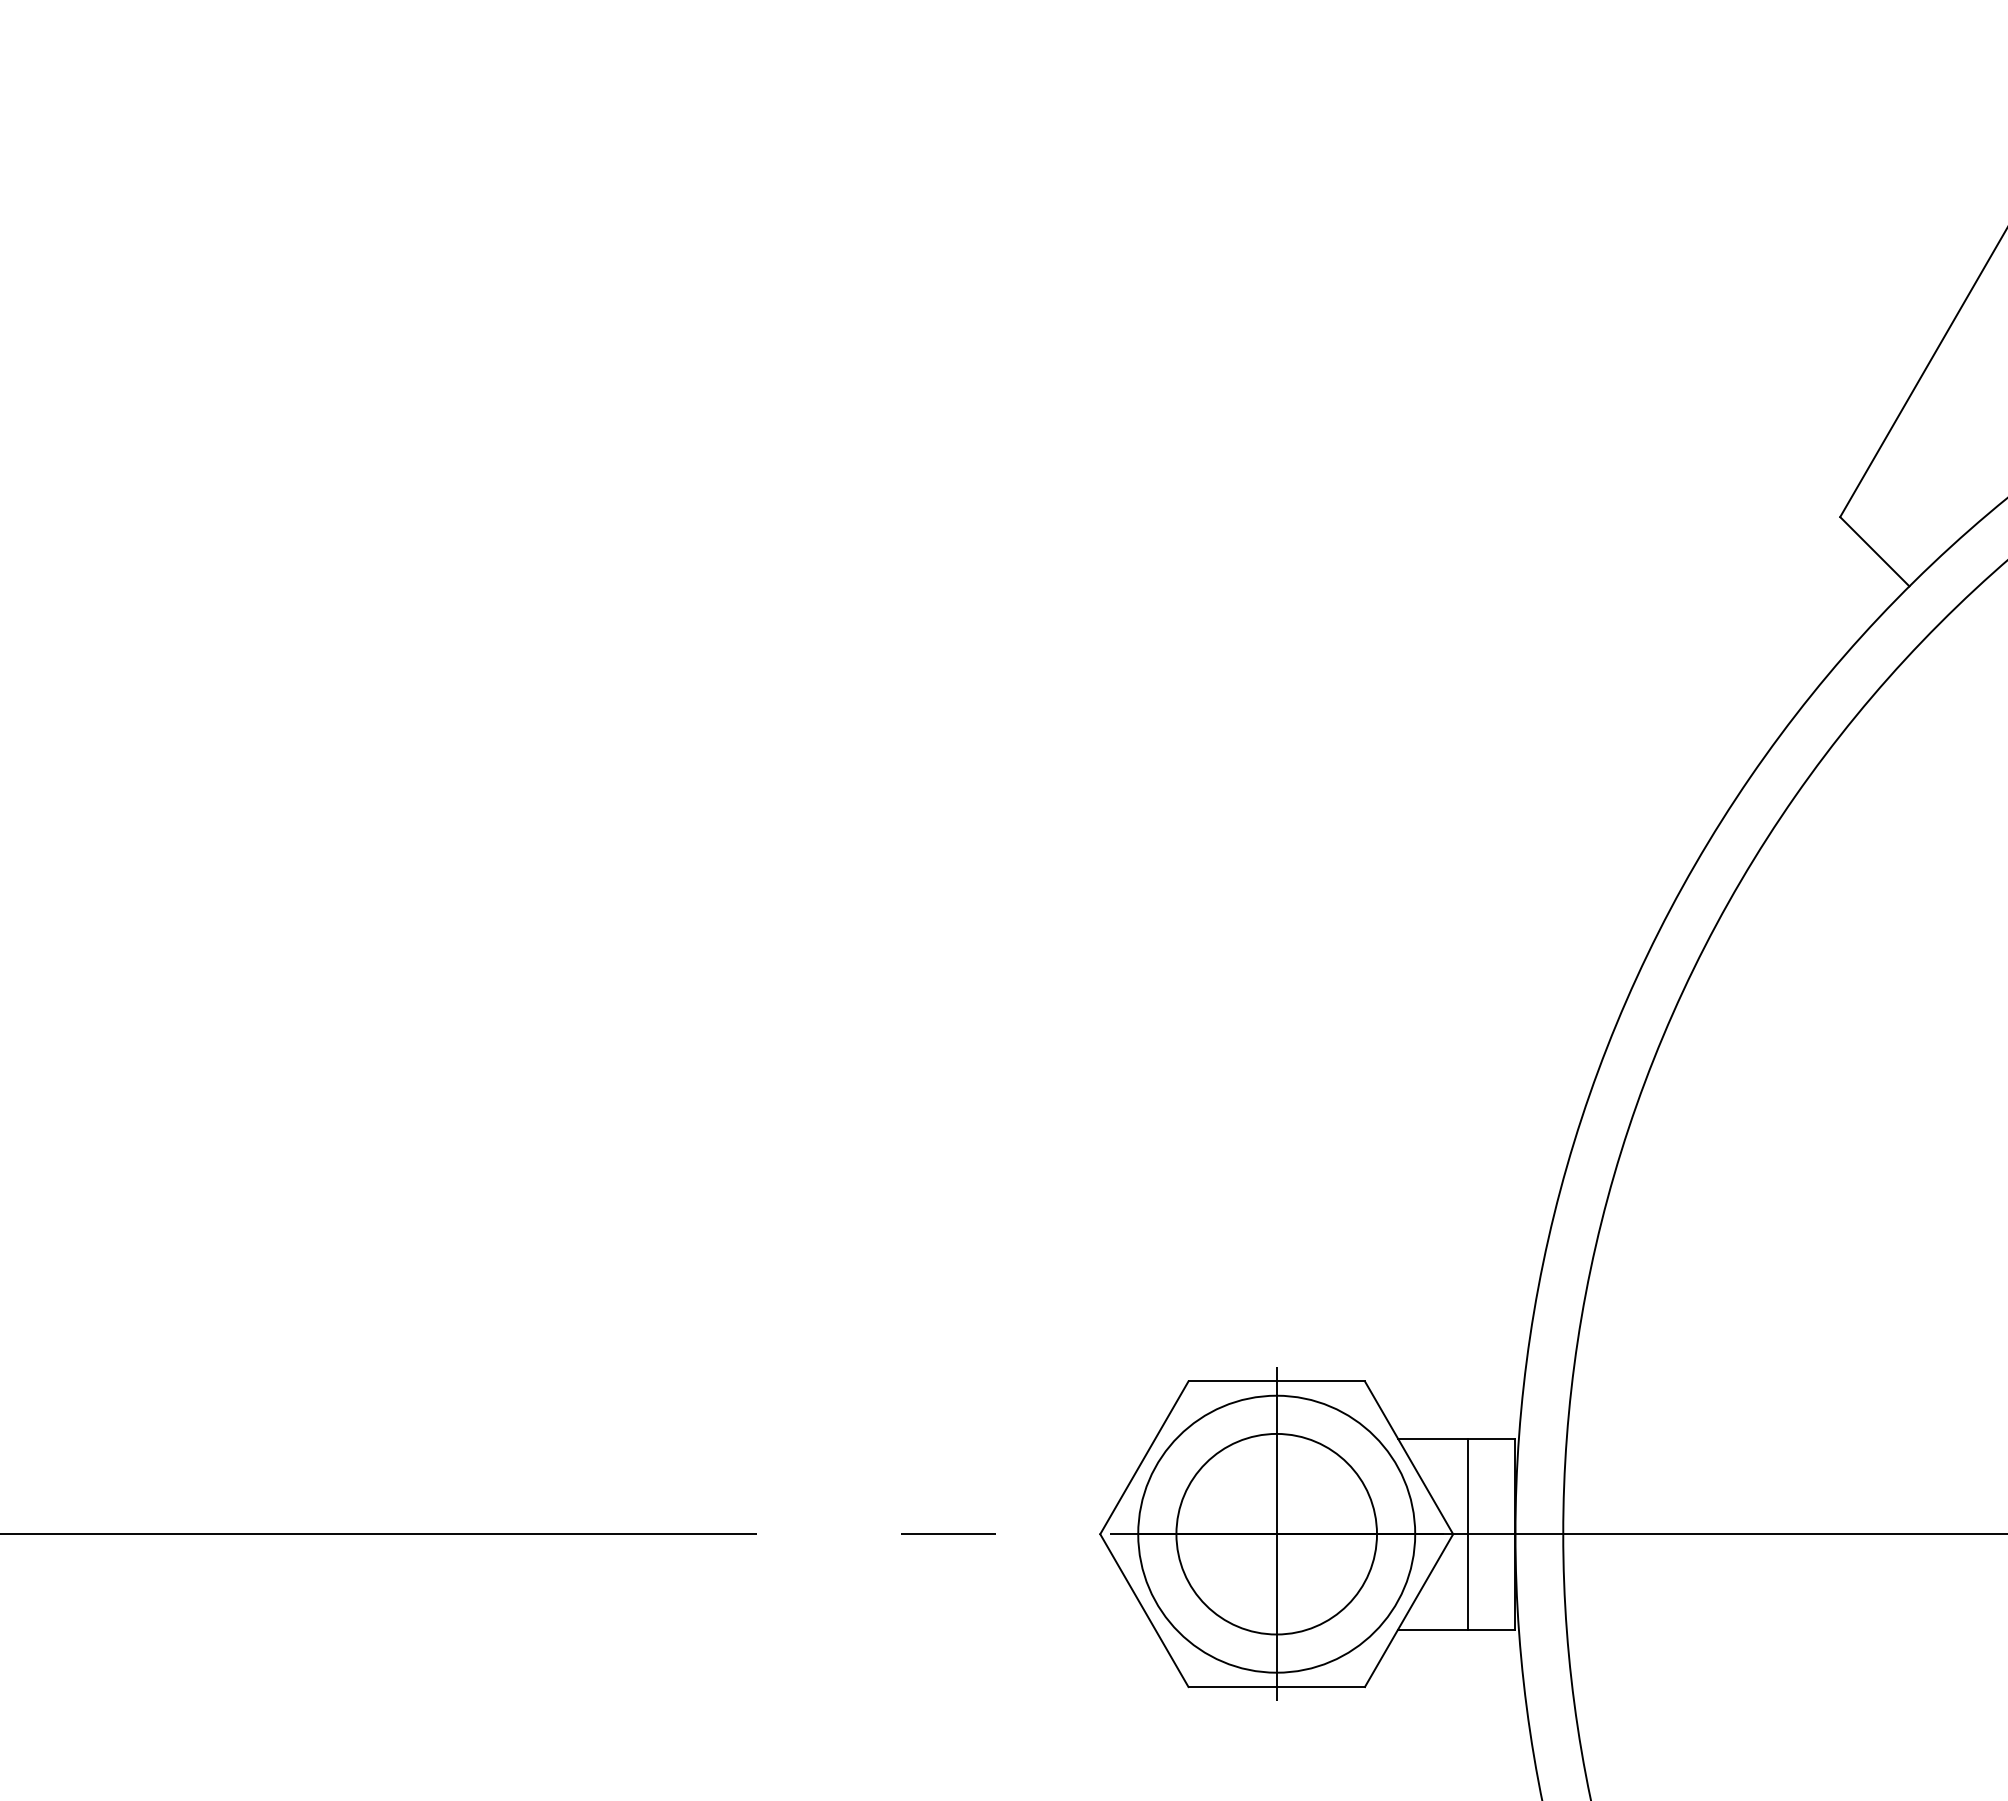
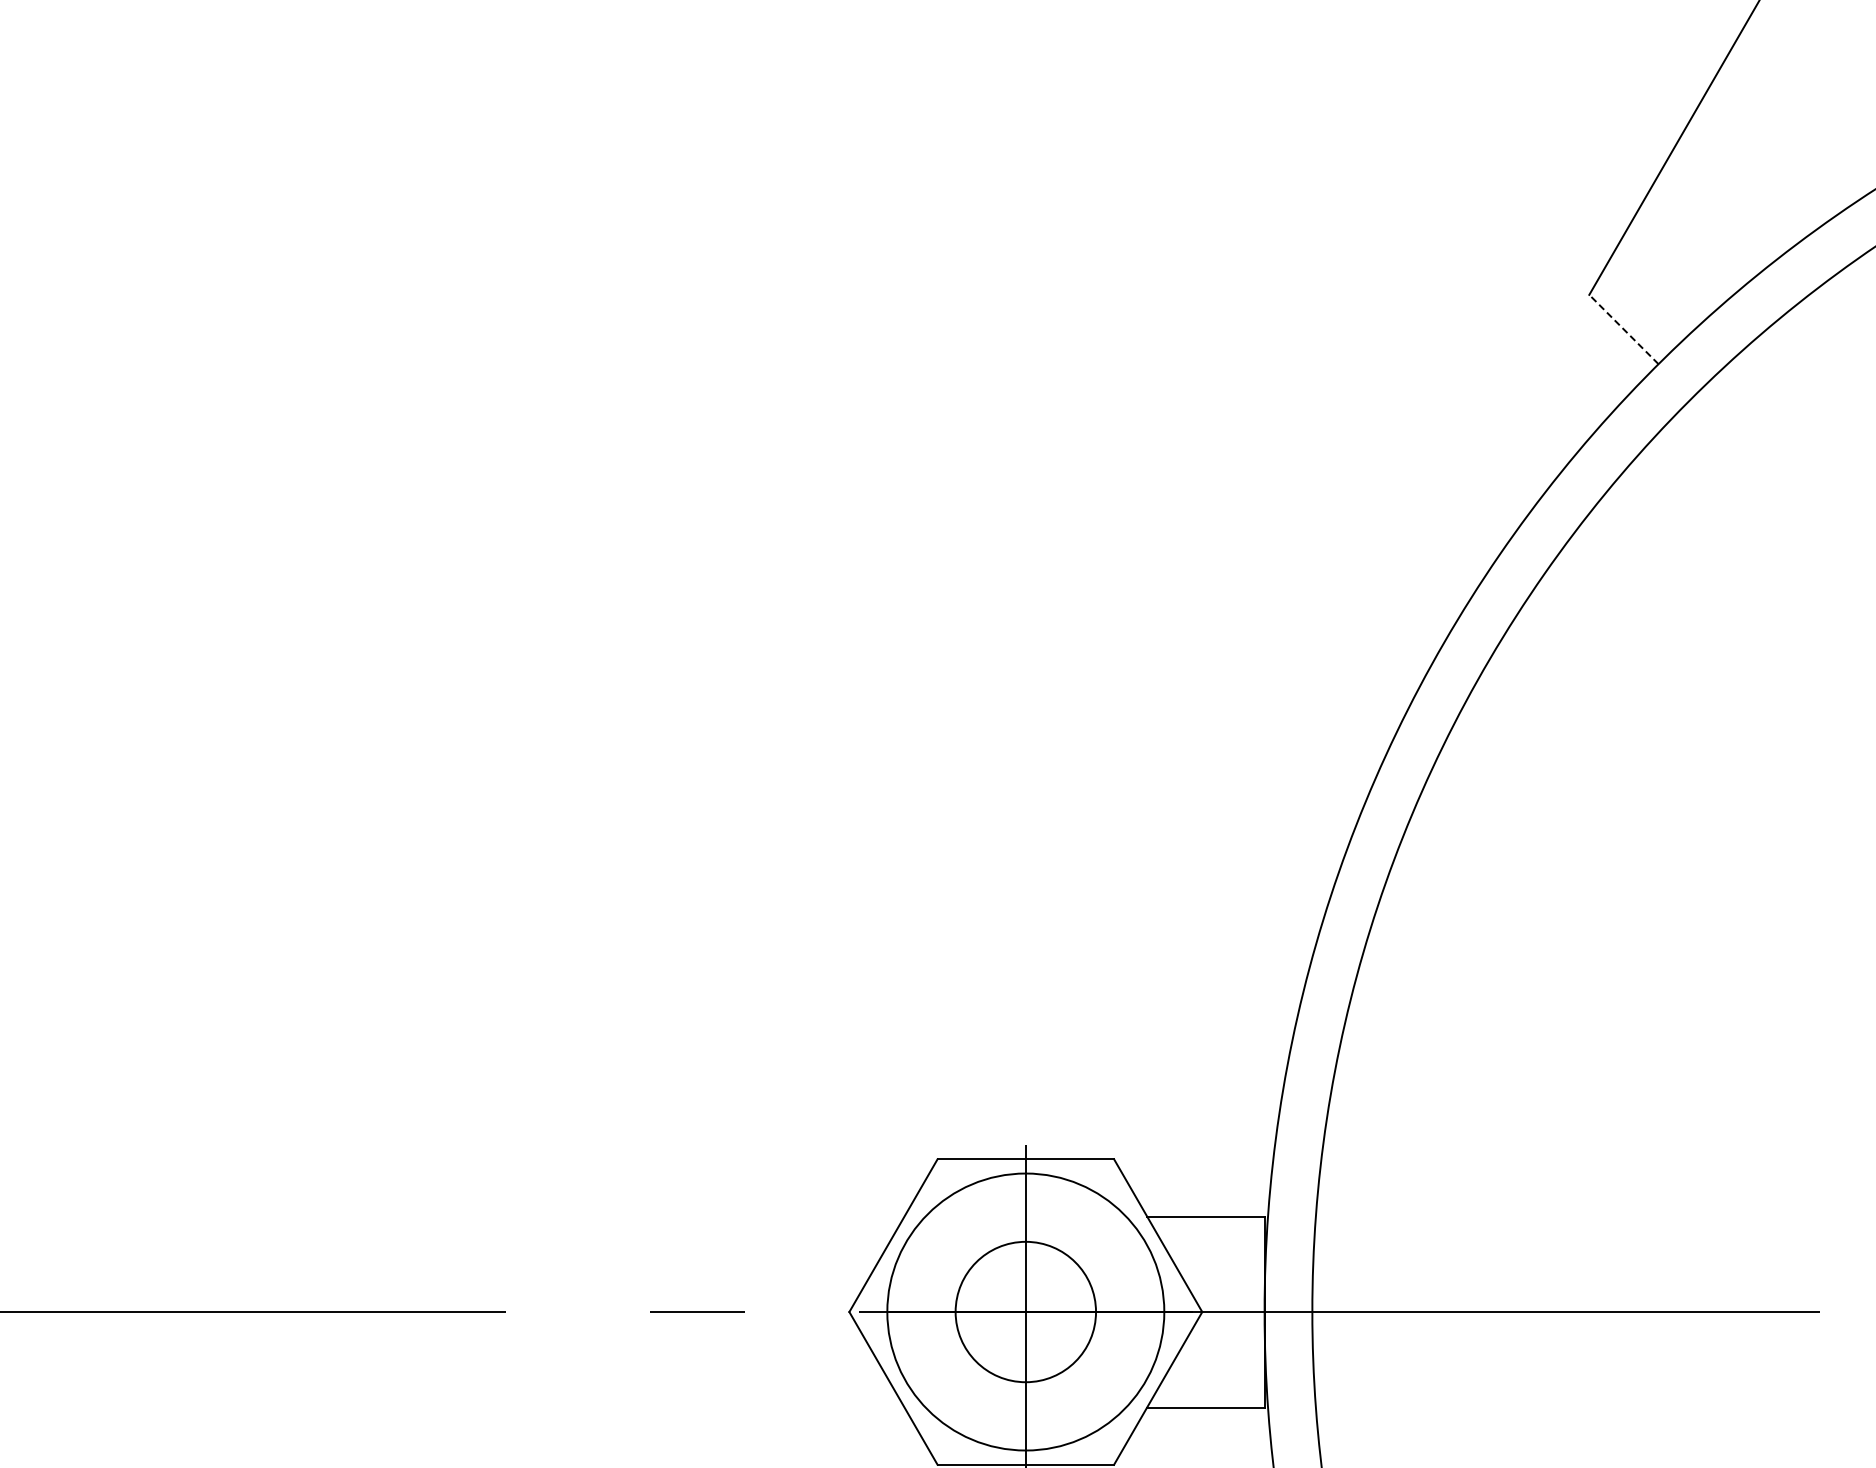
line: (1874, 551) -> (1623, 329), solid -> dashed
circle: (1276, 1533) -> (1025, 1311), size x0.7
line: (1467, 1533) -> (1216, 1311), removed

